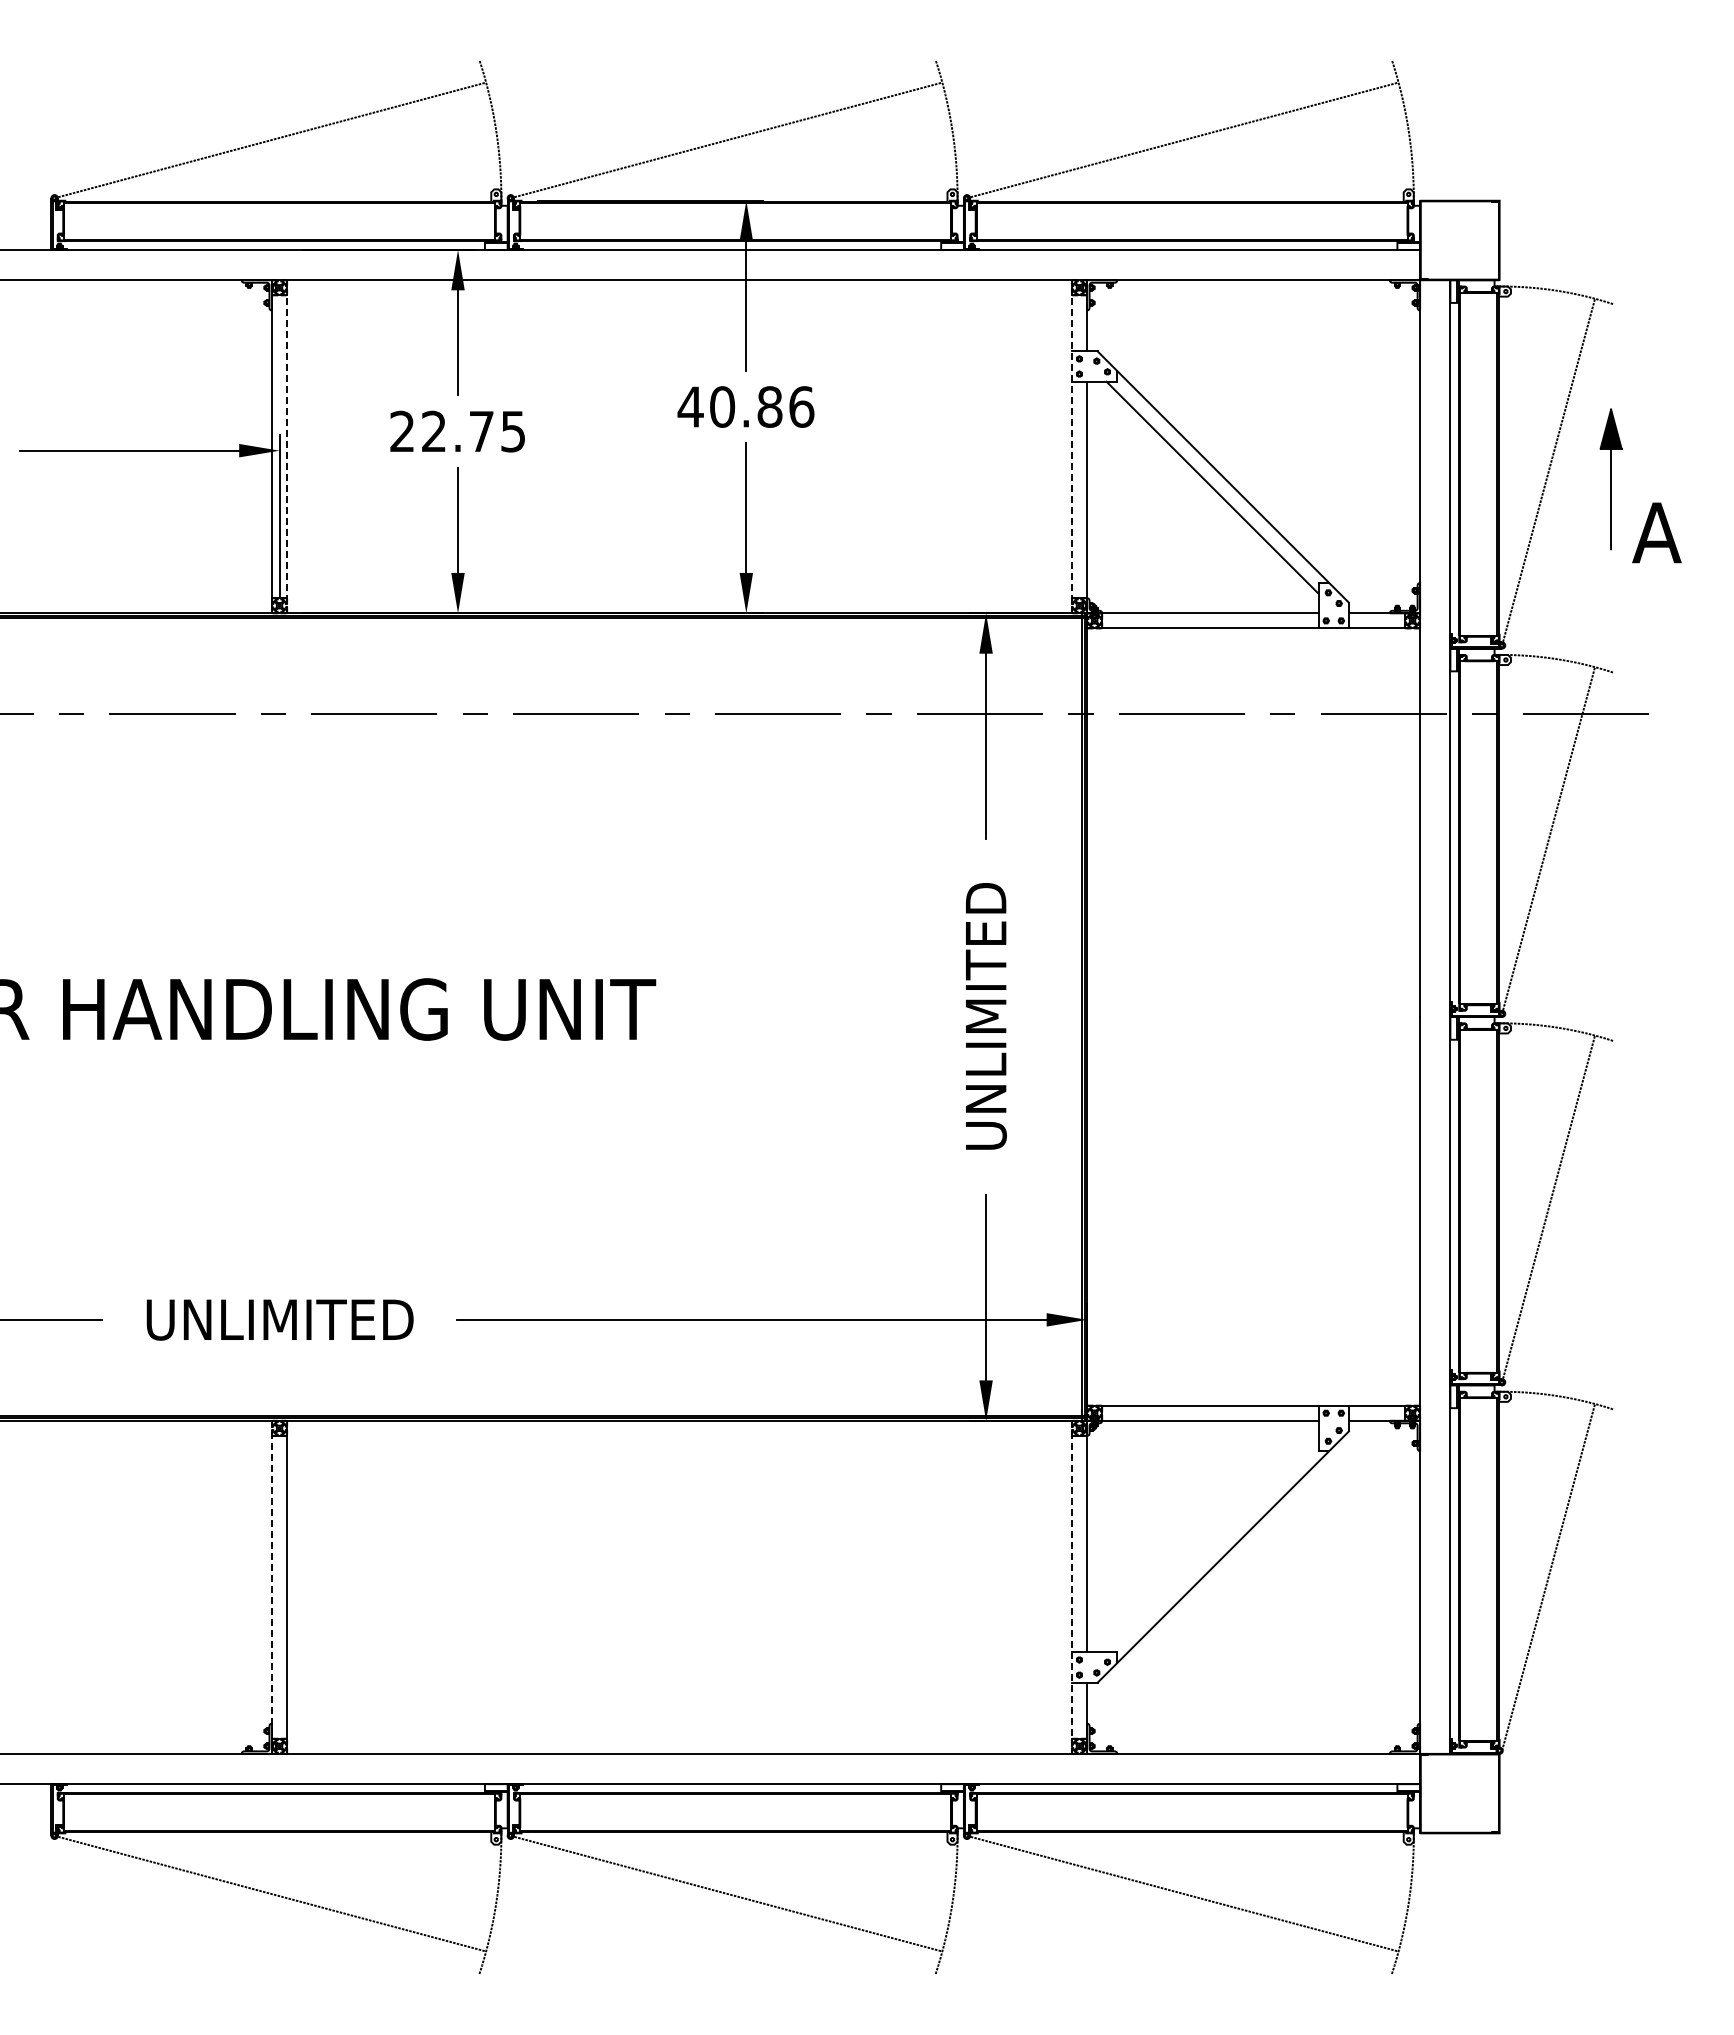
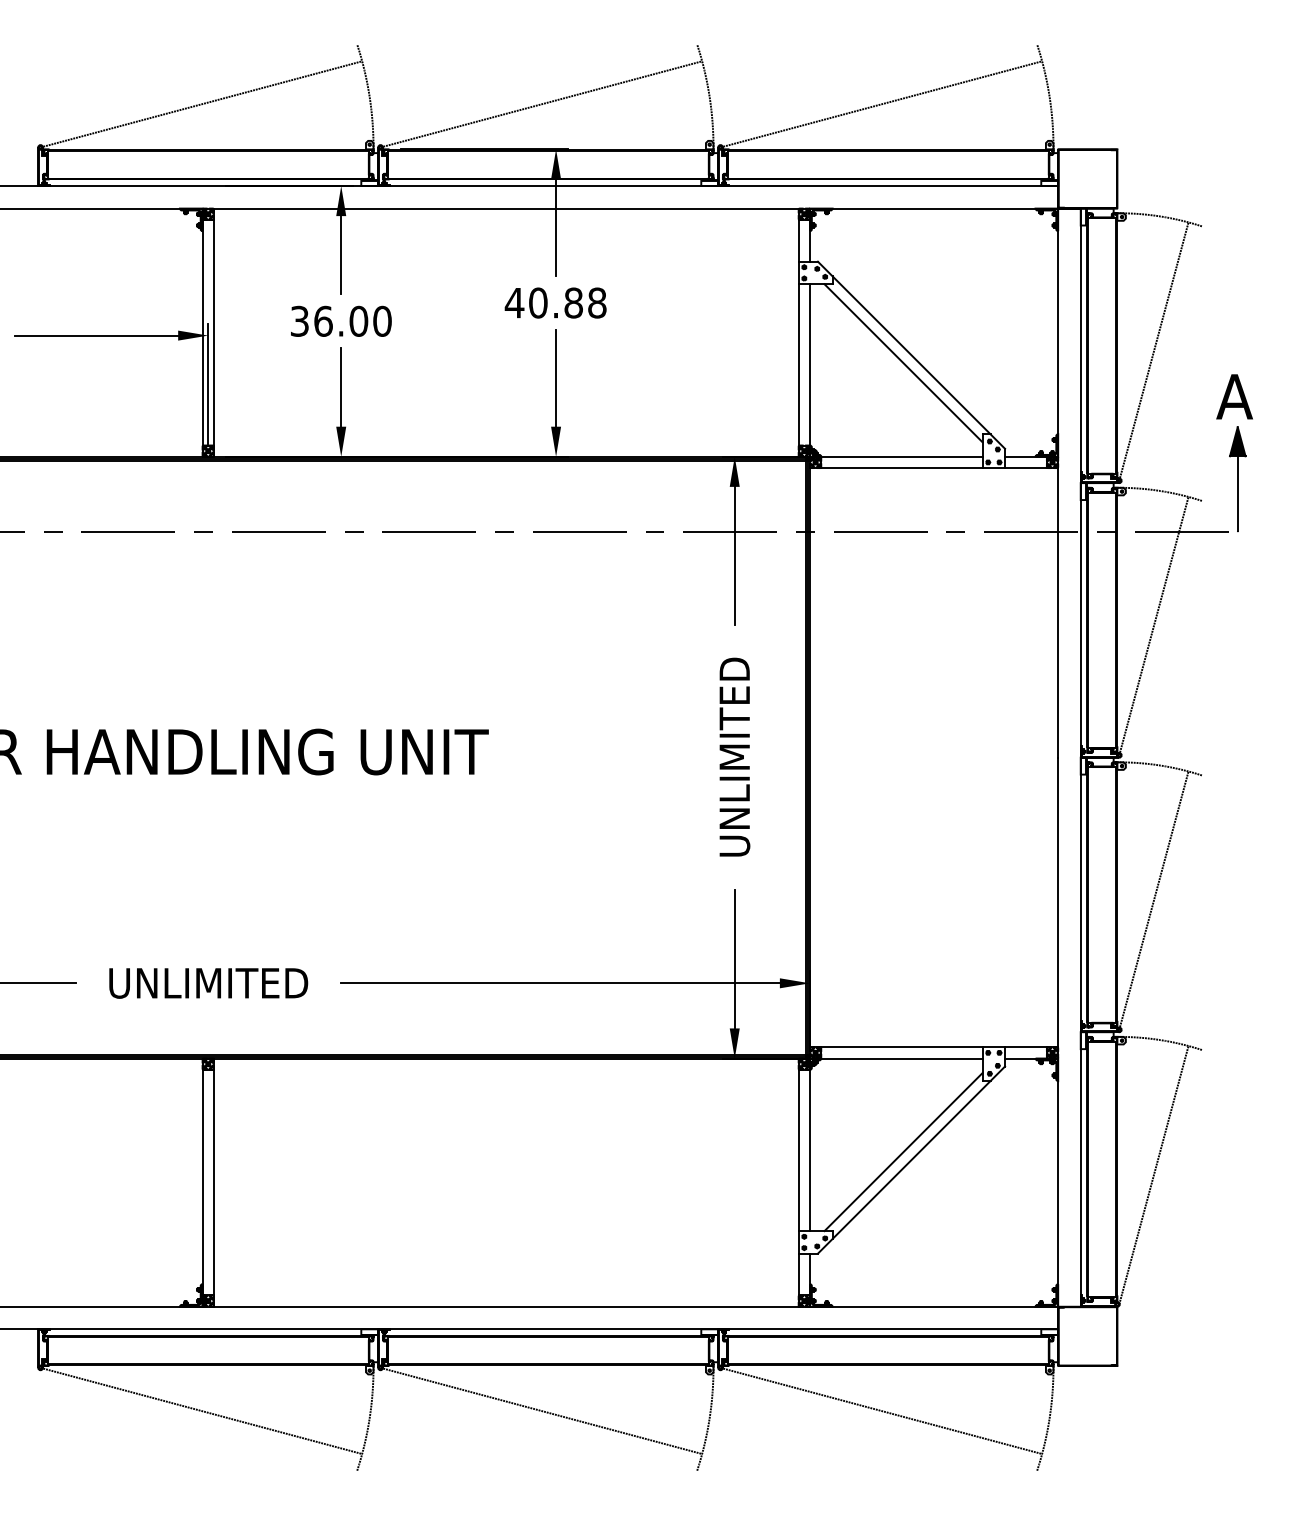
text: (801, 406) -> (597, 302), 40.86 -> 40.88
text: (457, 431) -> (340, 321), 22.75 -> 36.00
line: (287, 446) -> (214, 332), dashed -> solid
line: (1071, 446) -> (798, 332), dashed -> solid
part: (1610, 479) -> (1237, 479), moved
line: (1212, 1546) -> (903, 1152), added
line: (271, 1587) -> (202, 1182), dashed -> solid
line: (1071, 1587) -> (798, 1182), dashed -> solid

